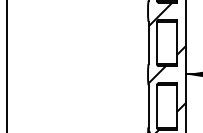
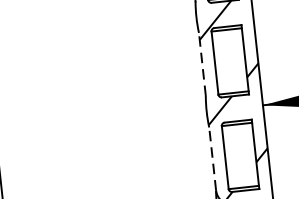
line: (148, 42) -> (202, 63), solid -> dashed
line: (148, 105) -> (212, 157), solid -> dashed

